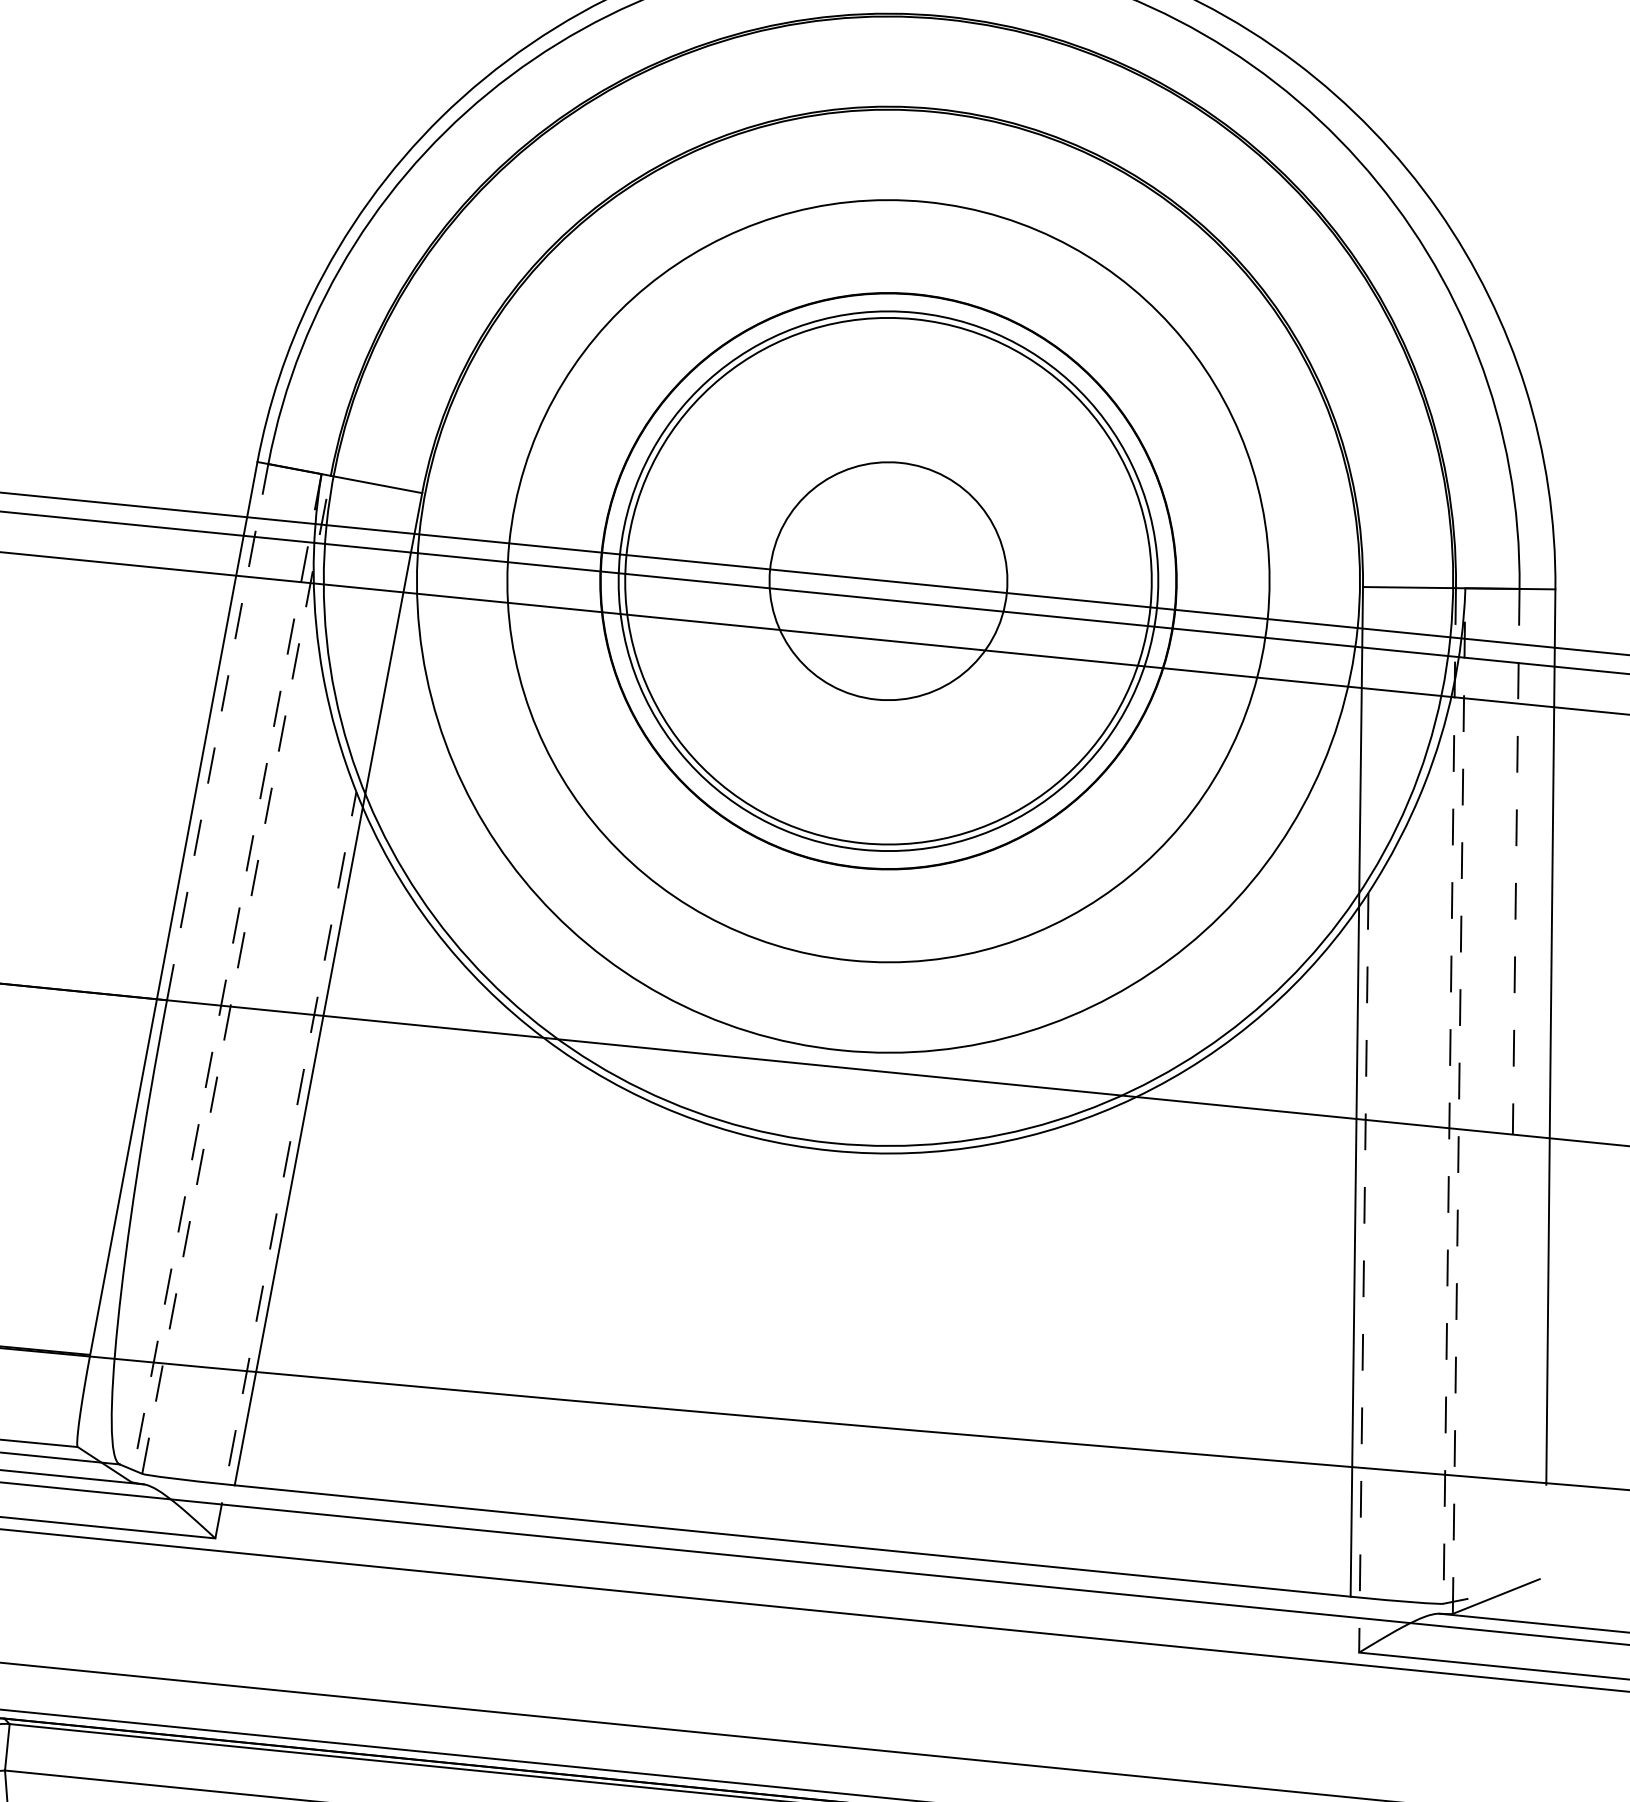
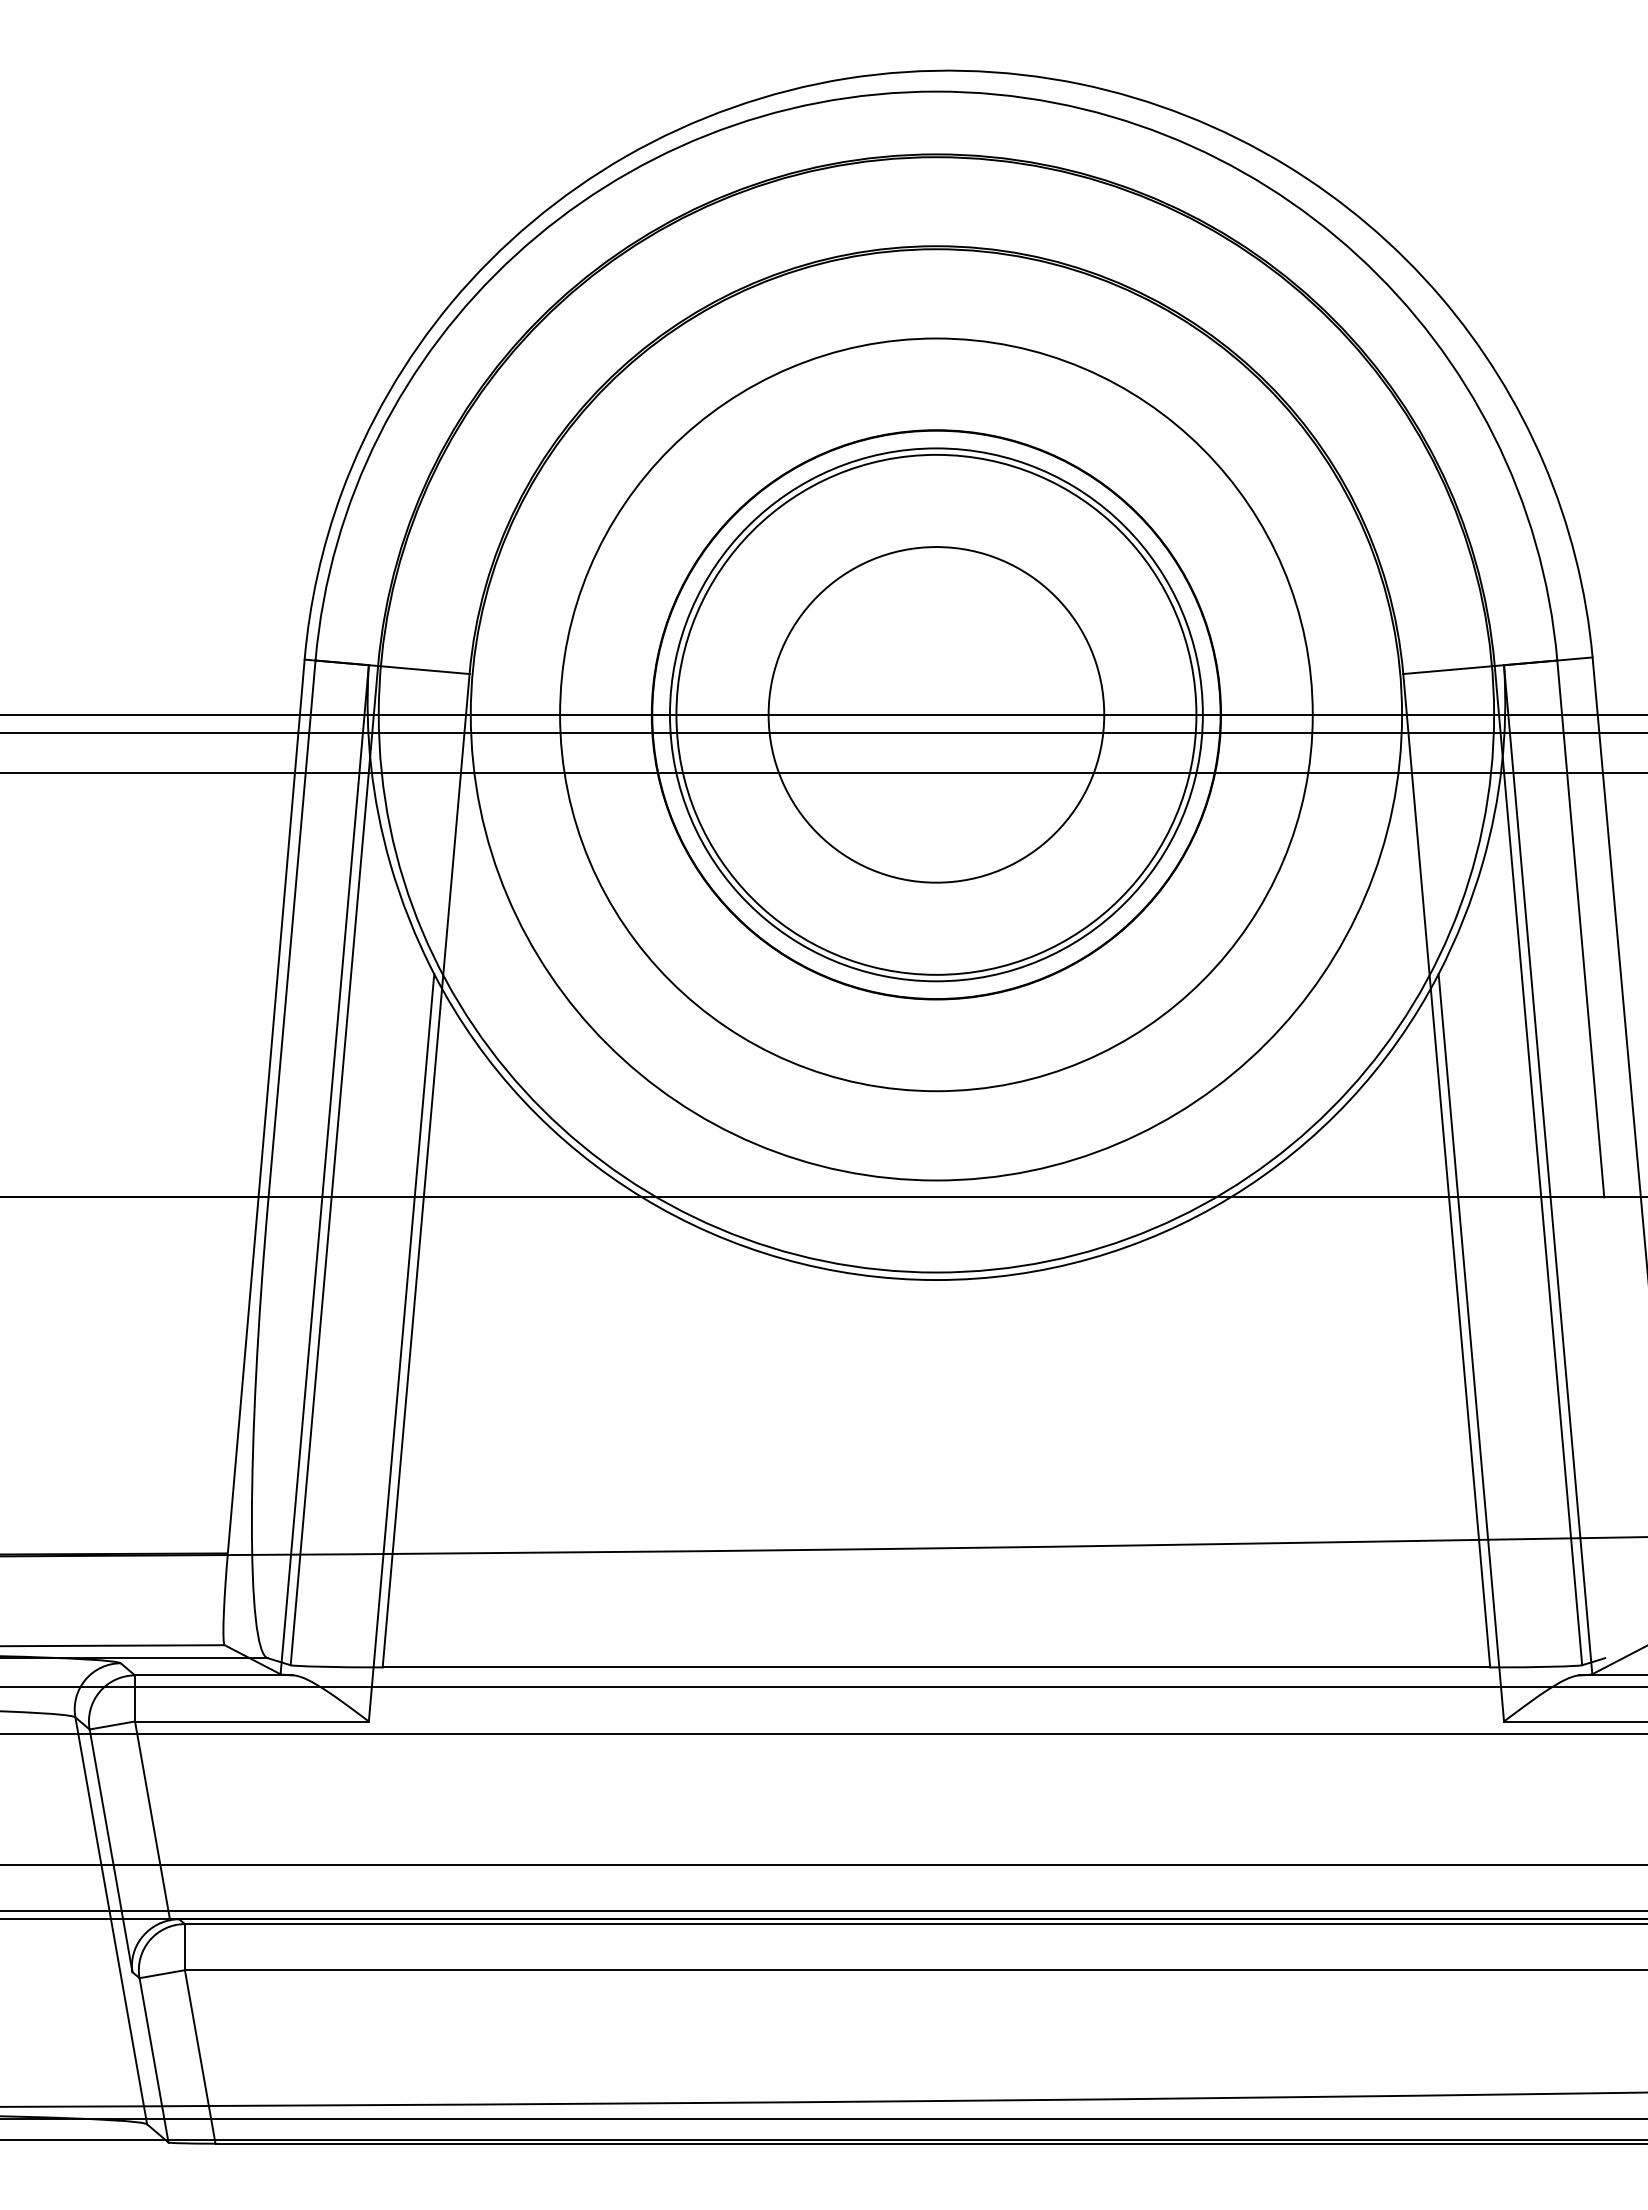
circle: (888, 580) -> (936, 714), size x1.43
line: (218, 731) -> (292, 928), dashed -> solid
line: (1515, 862) -> (1580, 929), dashed -> solid
line: (236, 974) -> (334, 1165), dashed -> solid
line: (226, 978) -> (324, 1170), dashed -> solid
line: (1449, 1095) -> (1538, 1165), dashed -> solid
line: (1459, 1100) -> (1548, 1169), dashed -> solid
line: (285, 1164) -> (401, 1347), dashed -> solid
line: (1363, 1273) -> (1471, 1348), dashed -> solid

